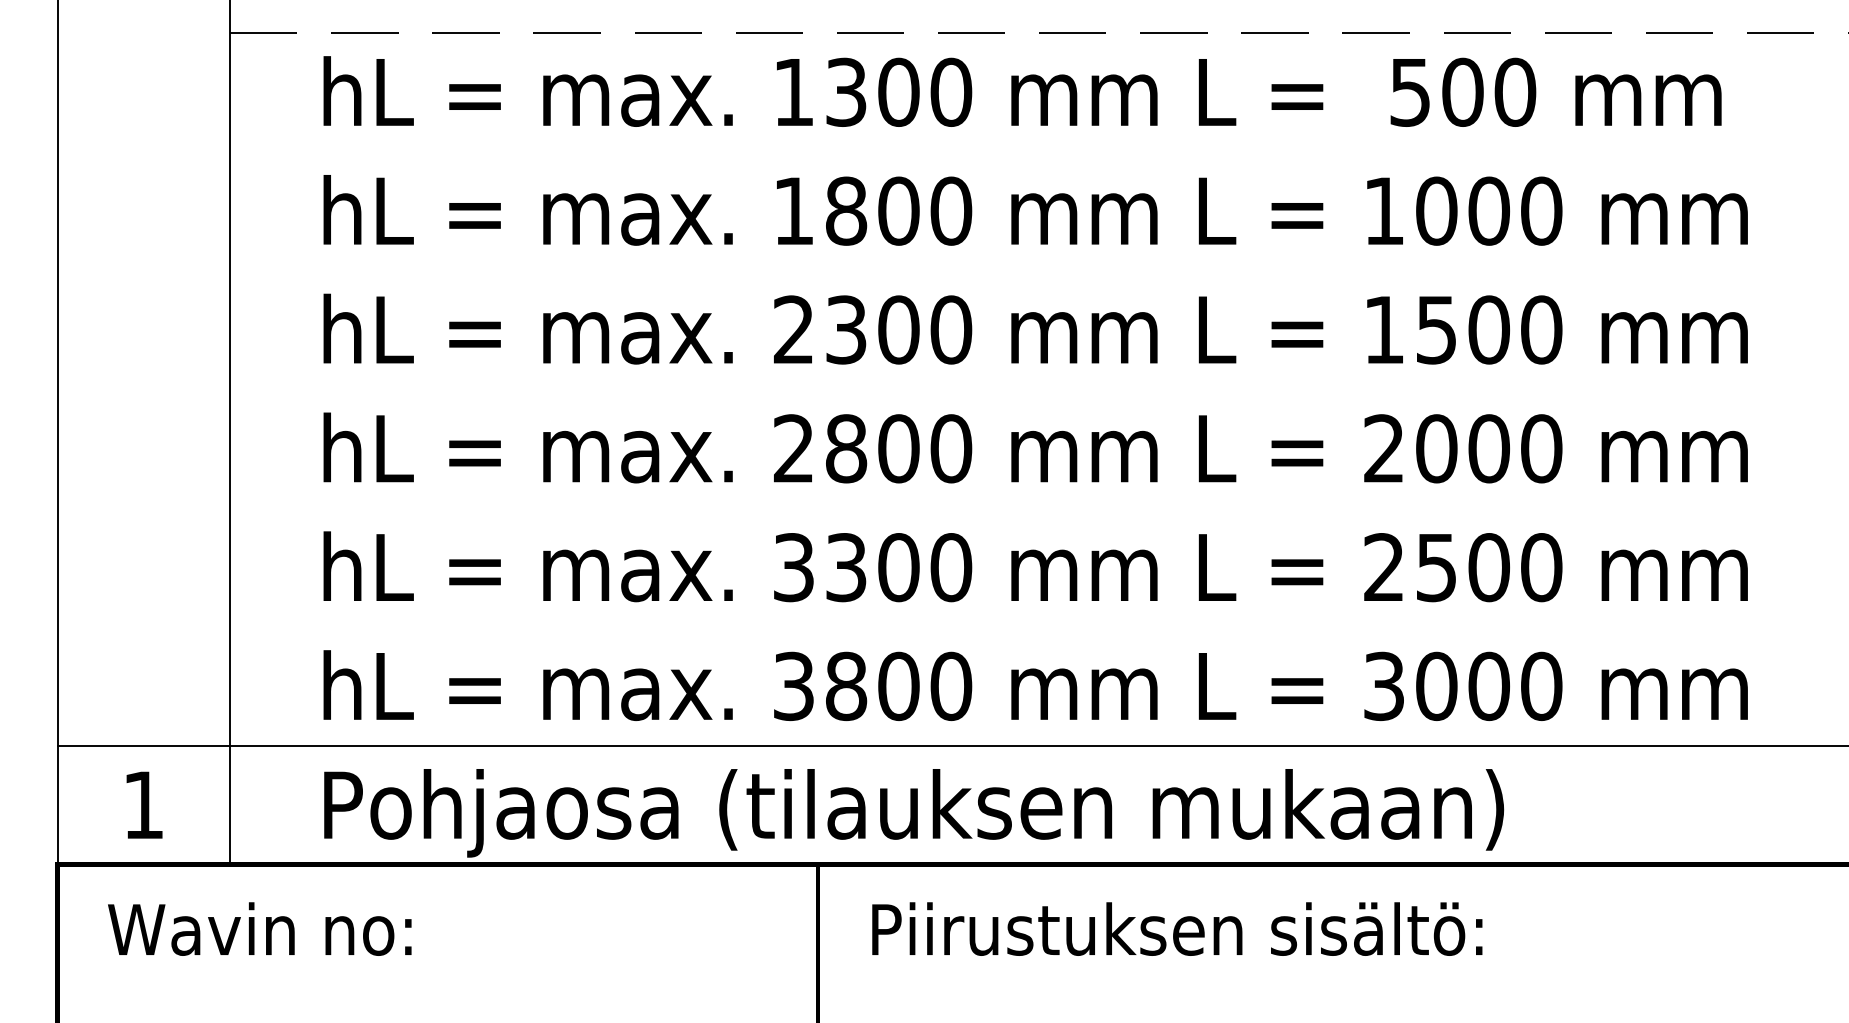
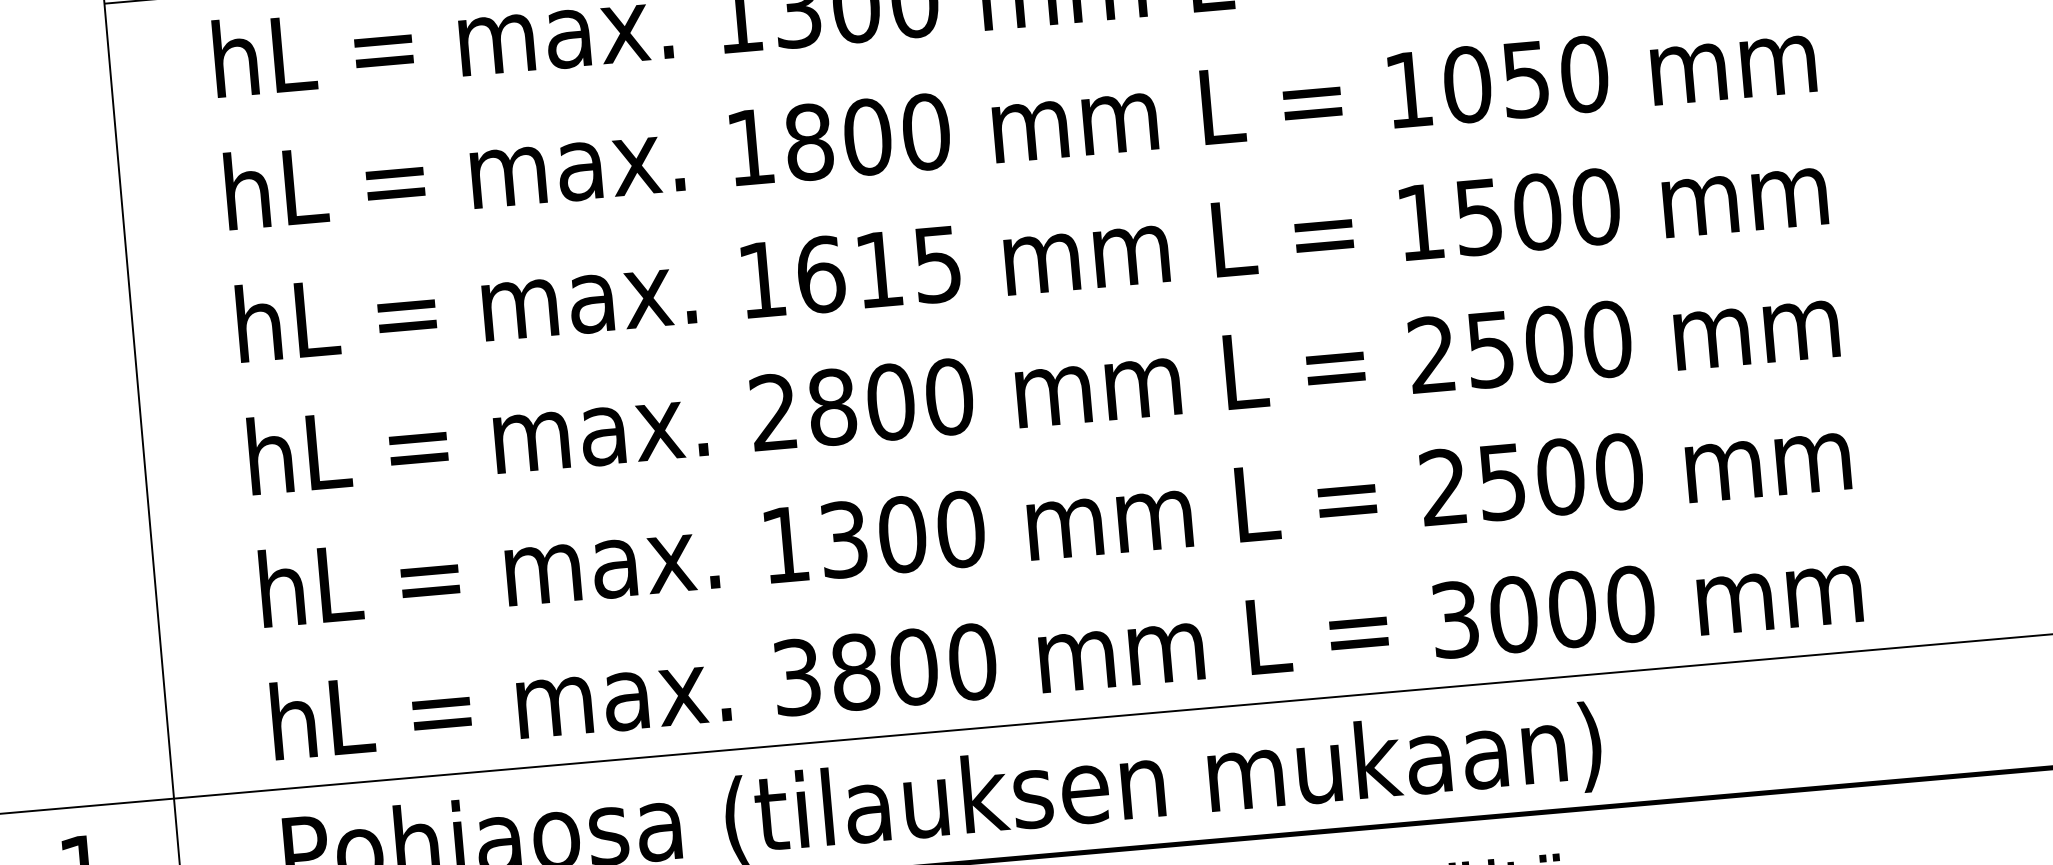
text: (1489, 210) -> (1526, 78), 1000 -> 1050
text: (873, 329) -> (851, 271), 2300 -> 1615
text: (1436, 448) -> (1490, 349), 2000 -> 2500
text: (793, 567) -> (785, 544), 3300 -> 1300

